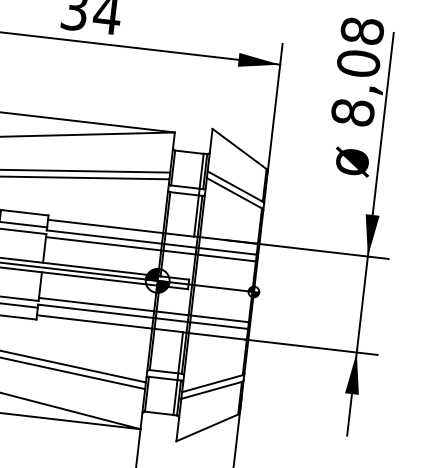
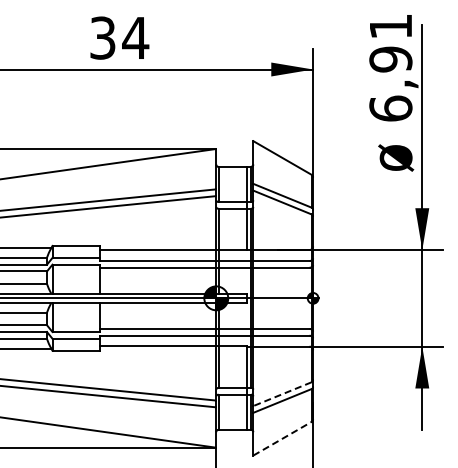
text: (357, 71) -> (390, 67), 8,08 -> 6,91
line: (212, 383) -> (282, 394), solid -> dashed
line: (207, 427) -> (282, 438), solid -> dashed

